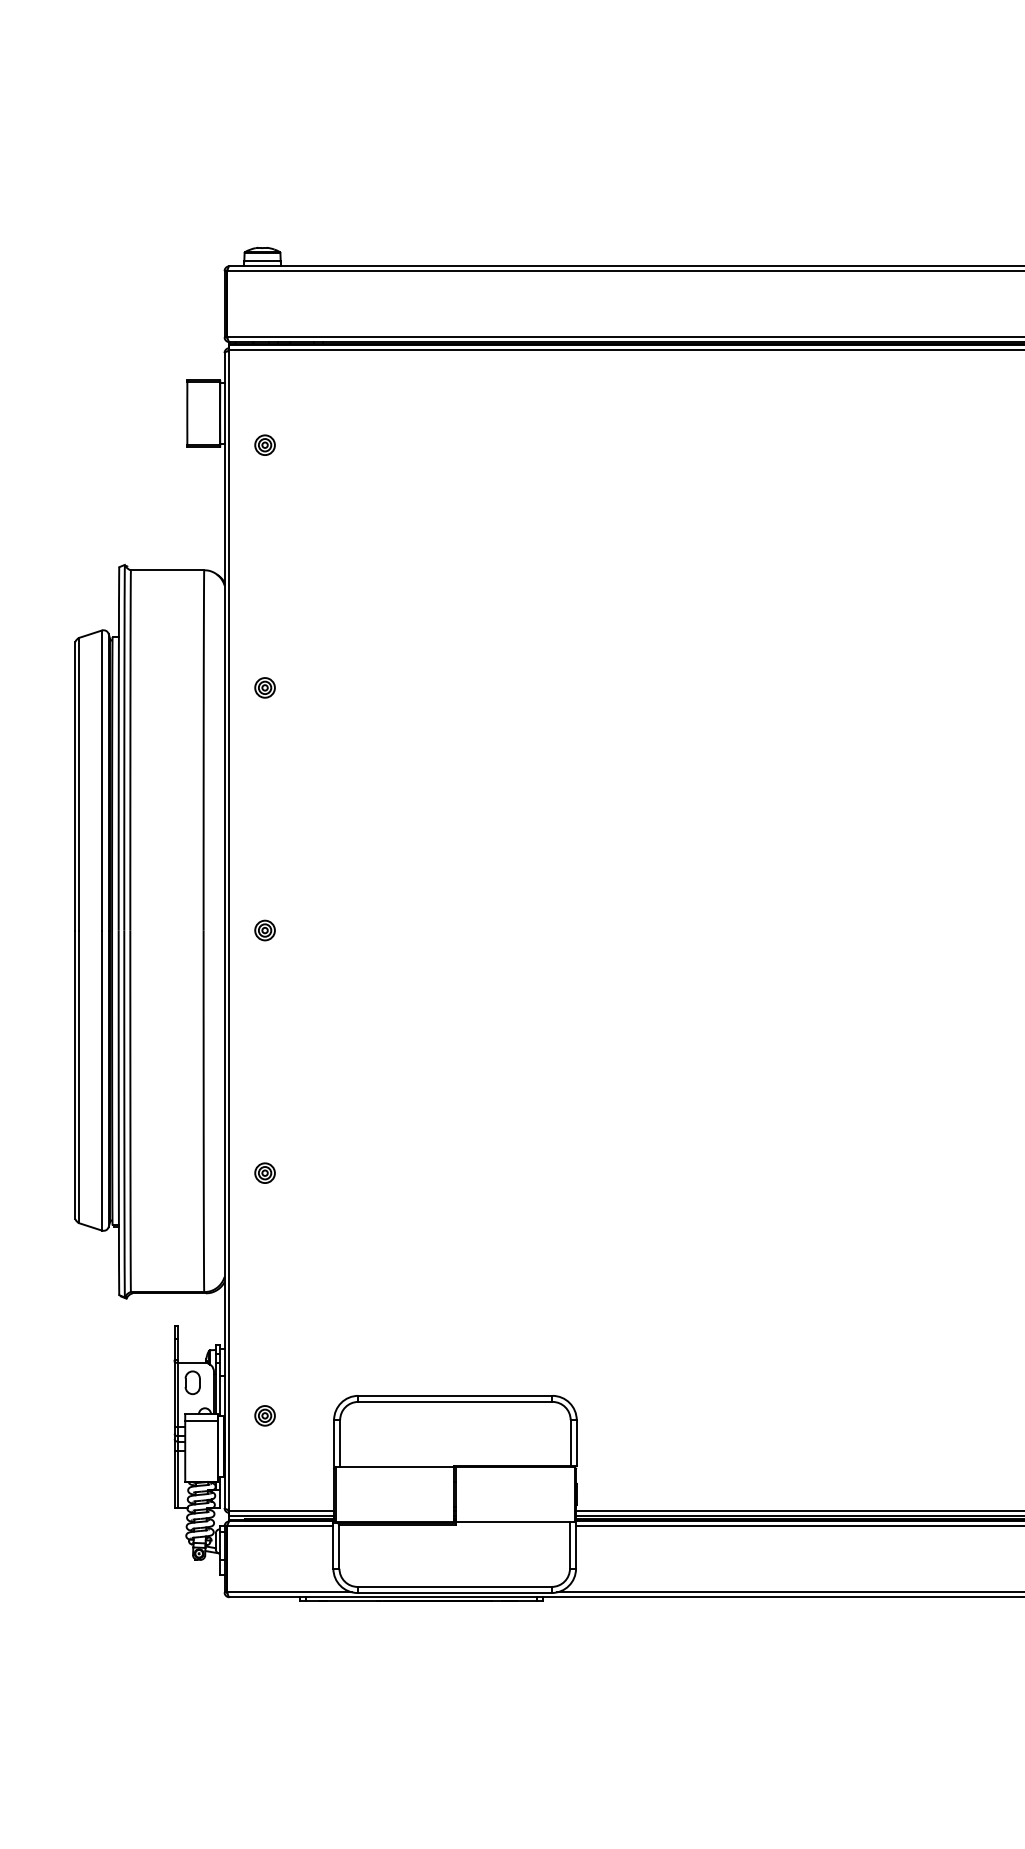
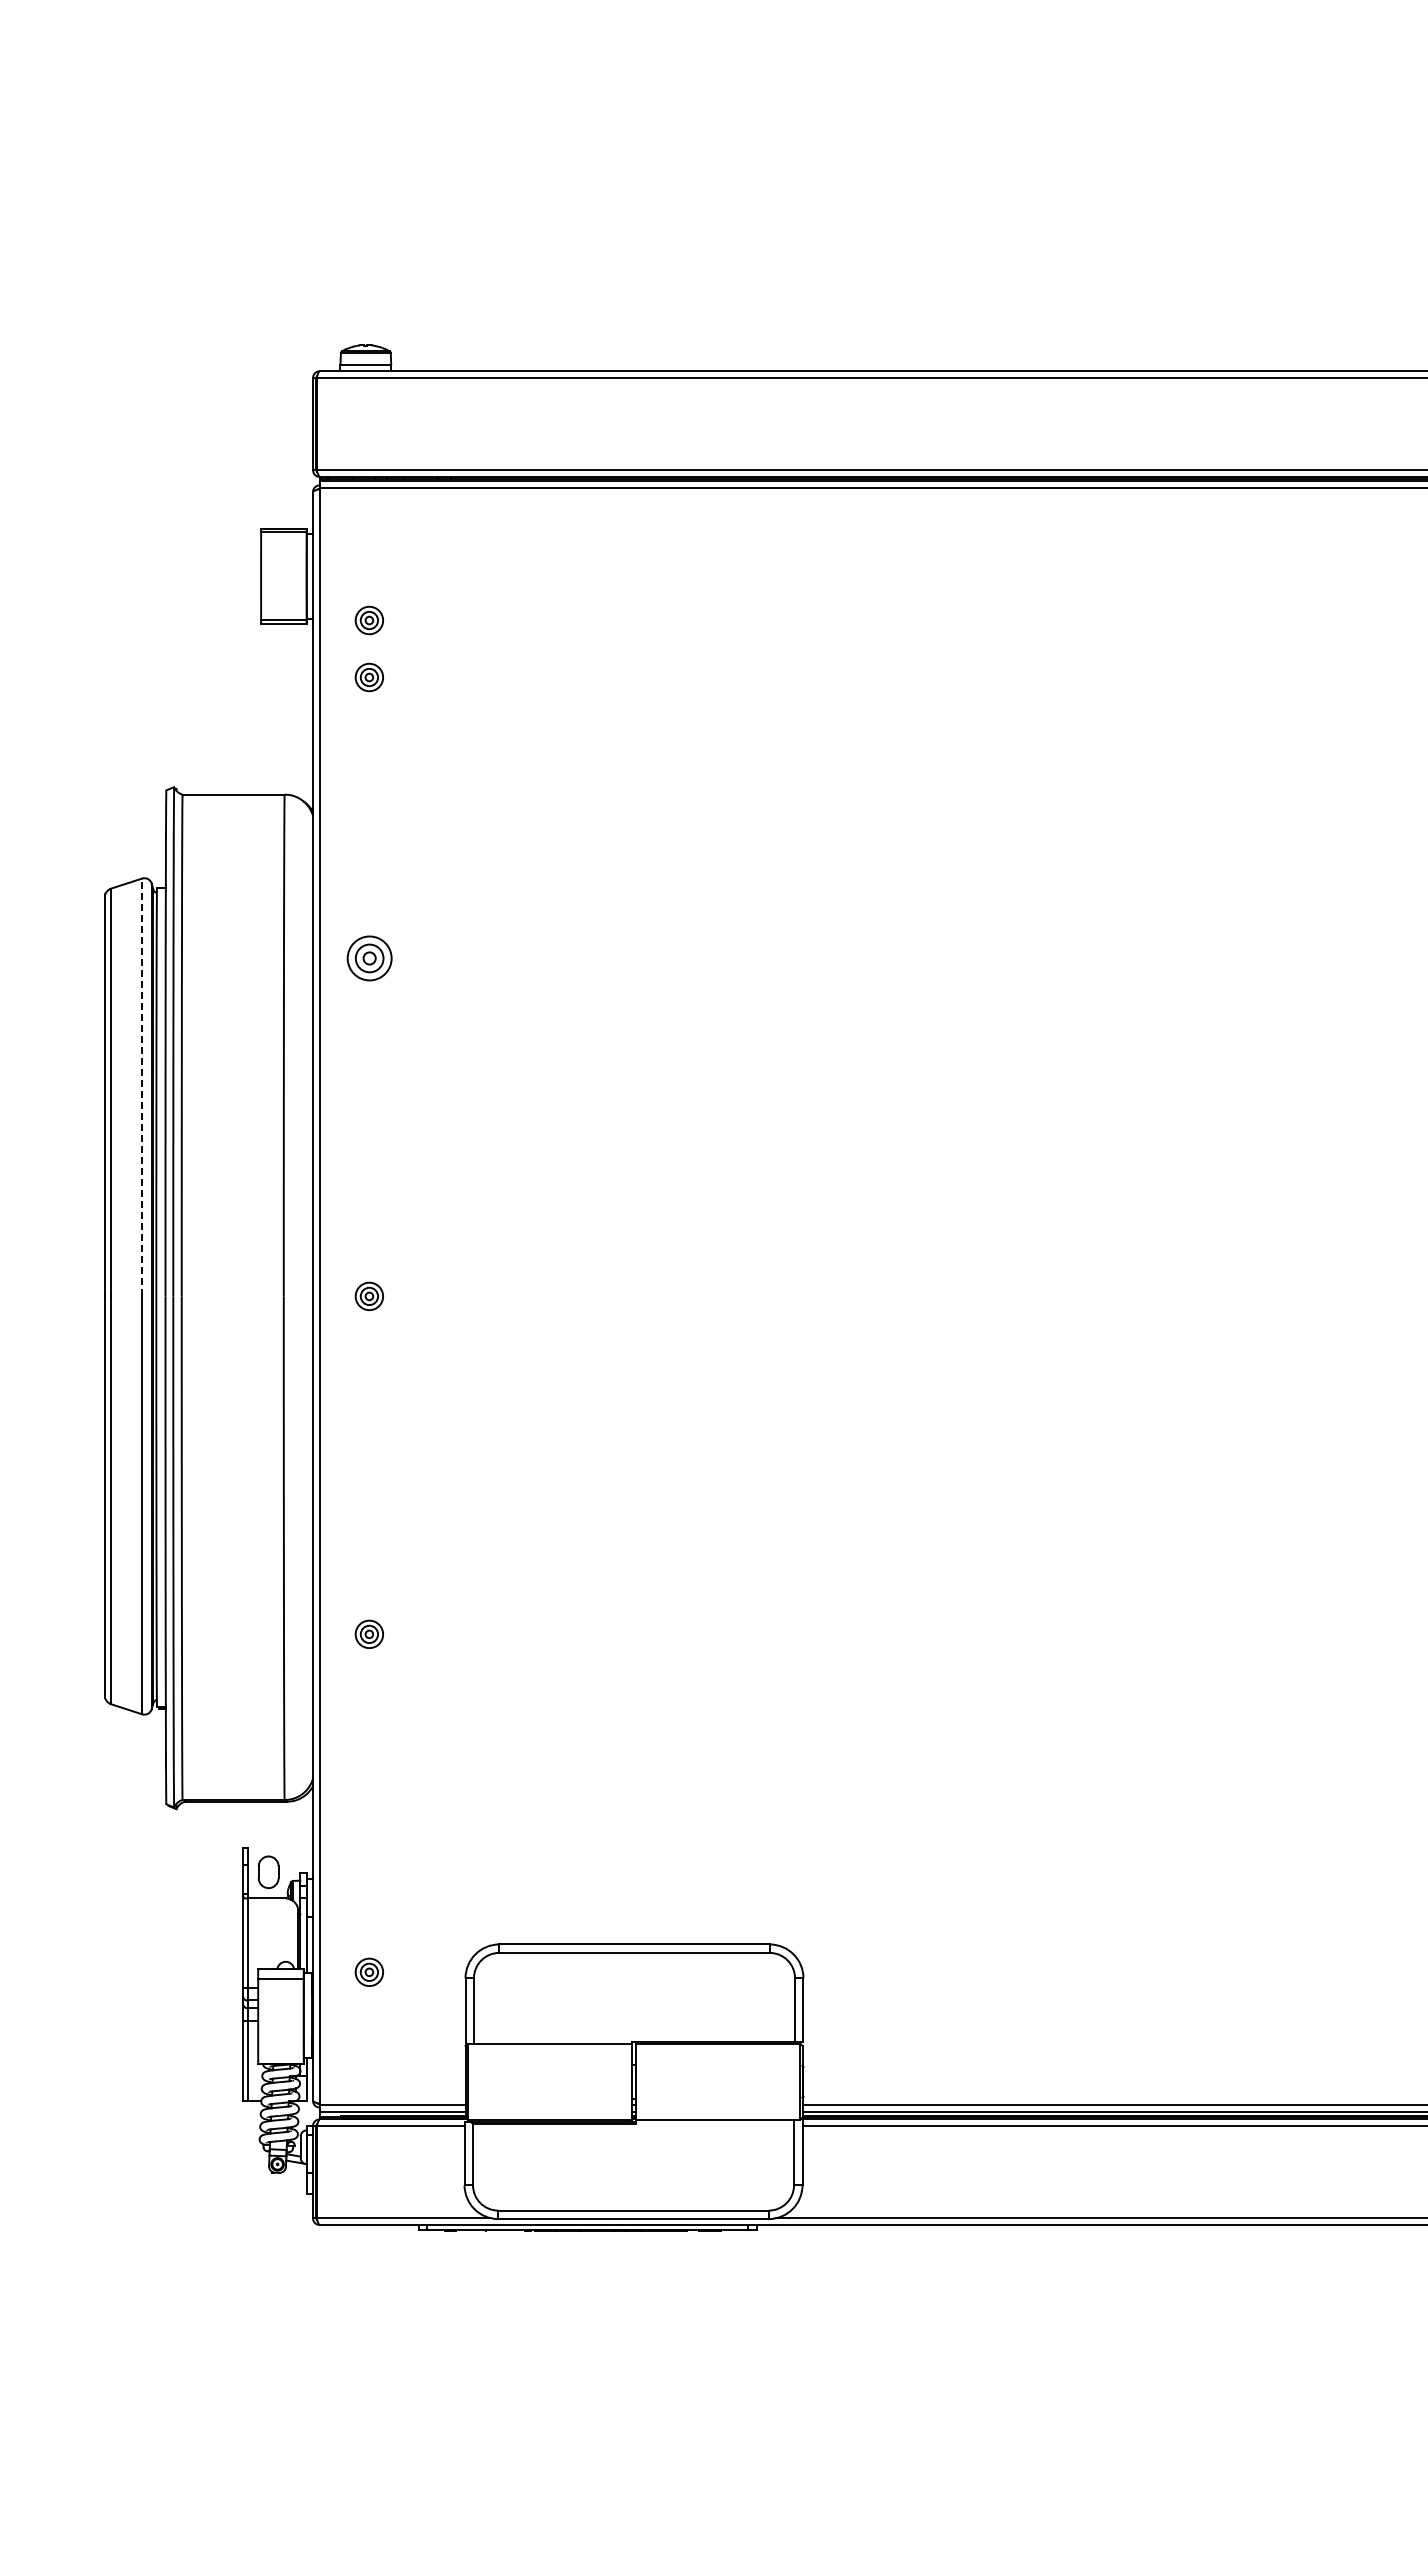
part: (264, 486) -> (368, 677), added
part: (264, 687) -> (368, 958), size x1.6
line: (102, 780) -> (142, 1087), solid -> dashed
part: (192, 1382) -> (268, 1871), moved

